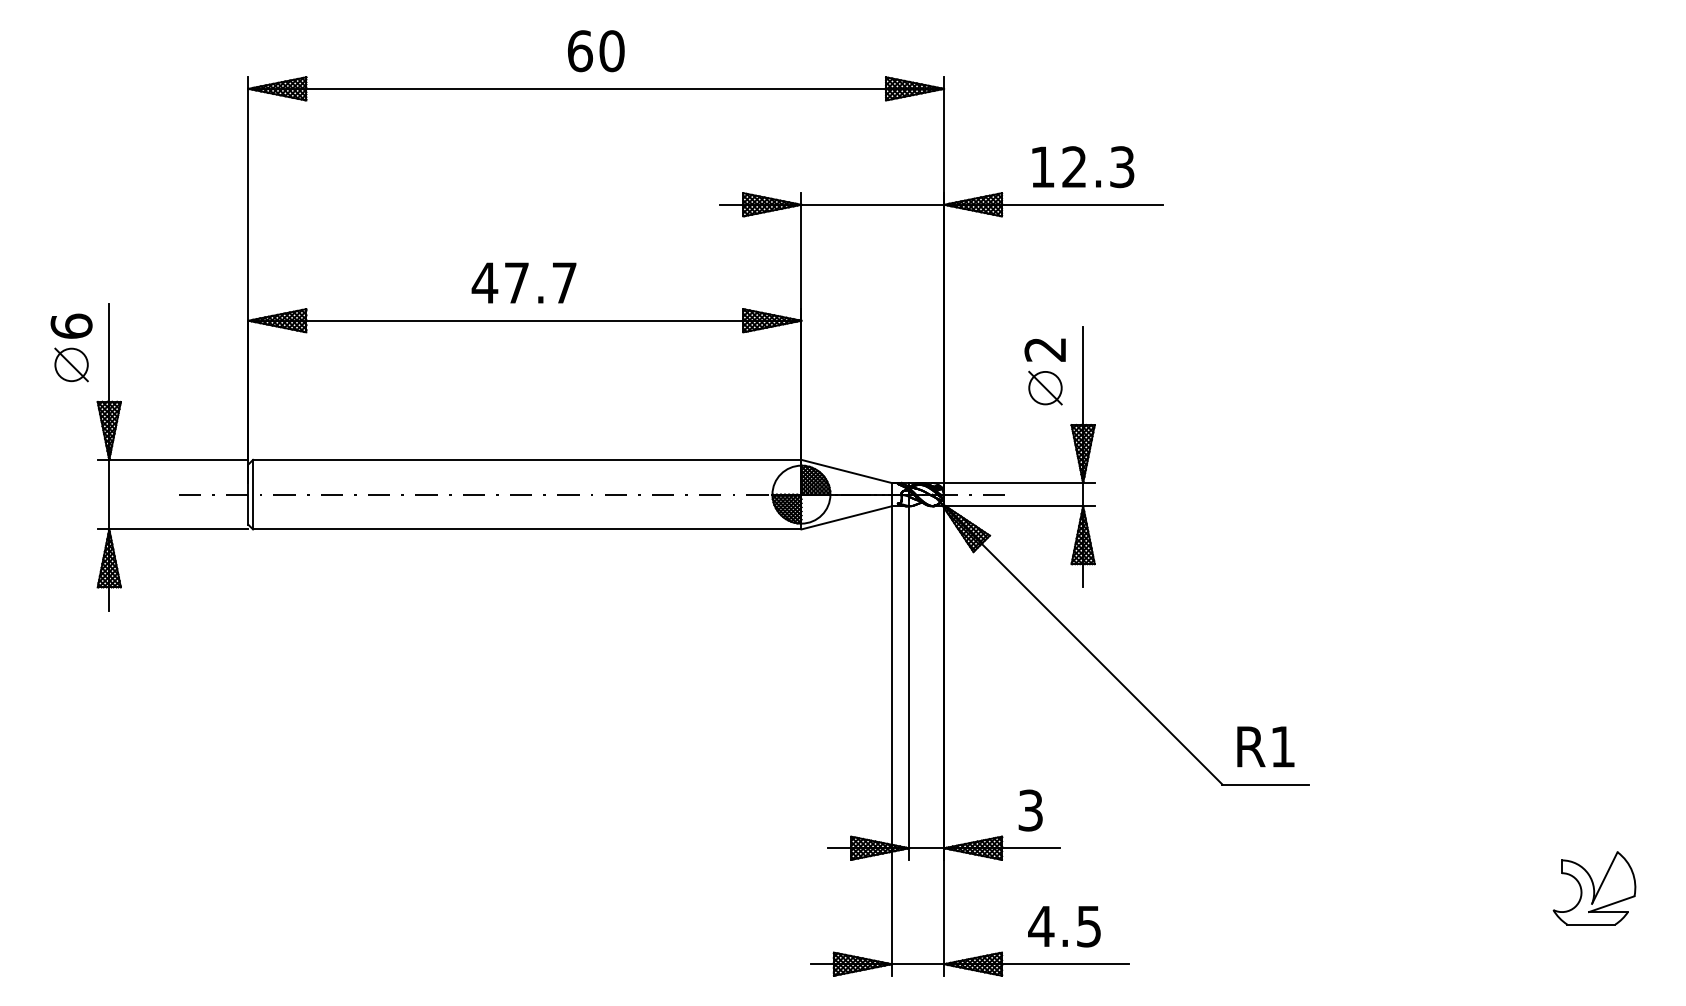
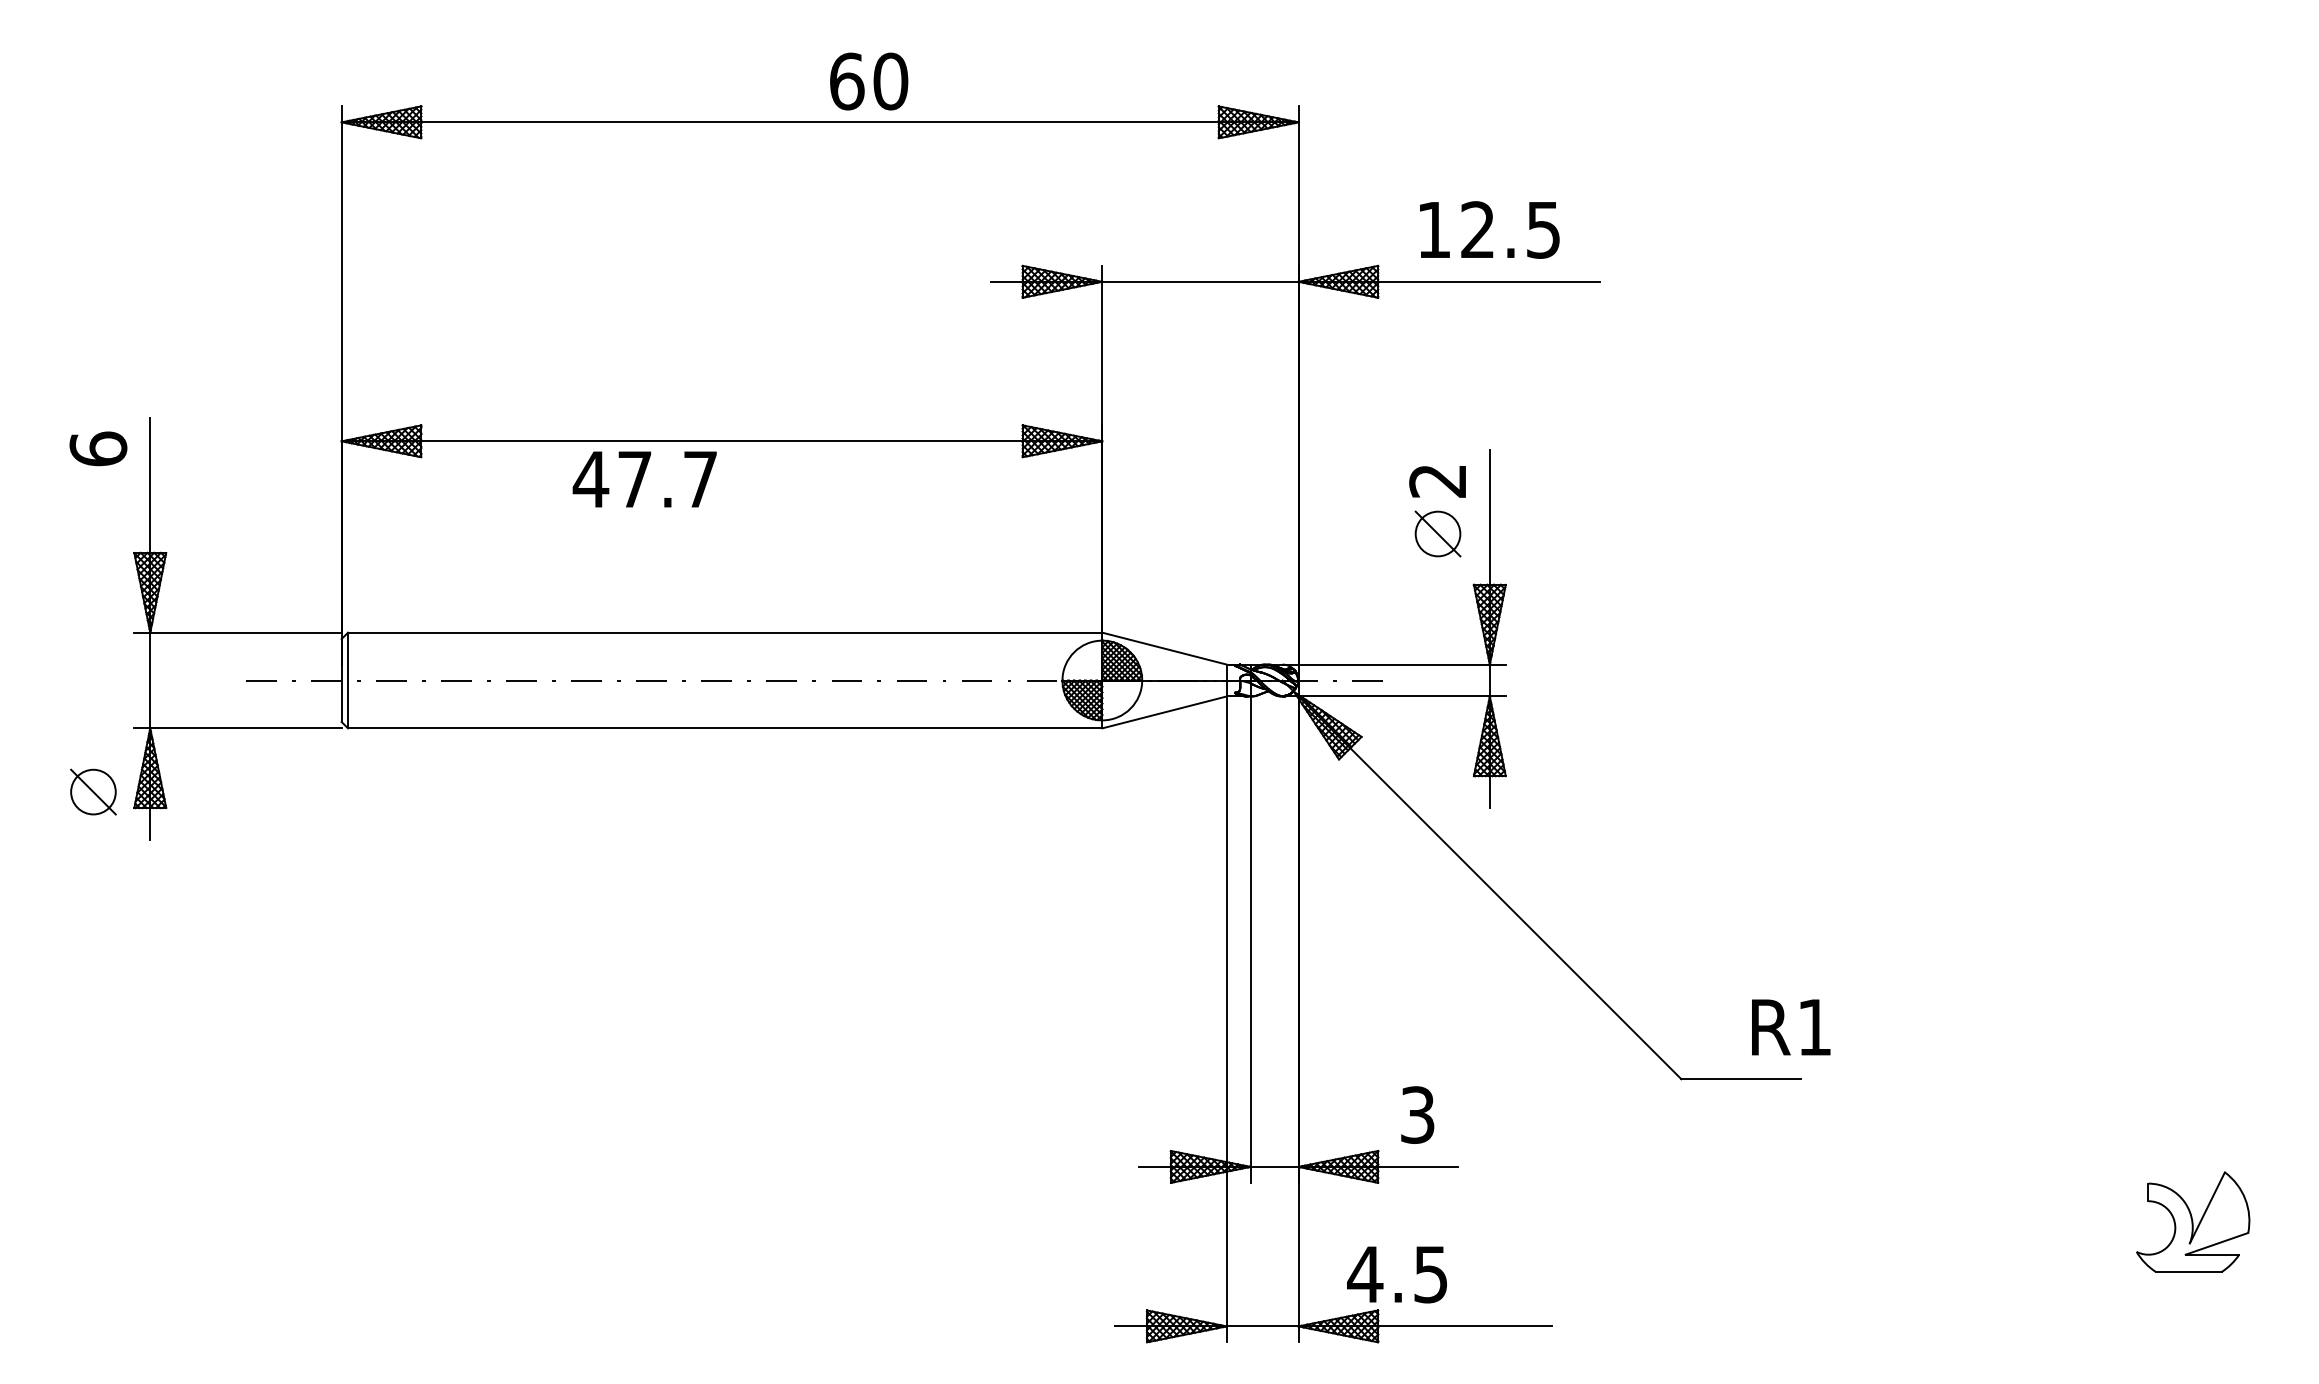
text: (596, 51) -> (869, 81), moved
text: (1122, 166) -> (1543, 229), 12.3 -> 12.5
text: (523, 283) -> (644, 479), moved
part: (71, 364) -> (93, 791), moved
text: (1266, 746) -> (1791, 1027), moved
text: (1064, 926) -> (1396, 1274), moved

